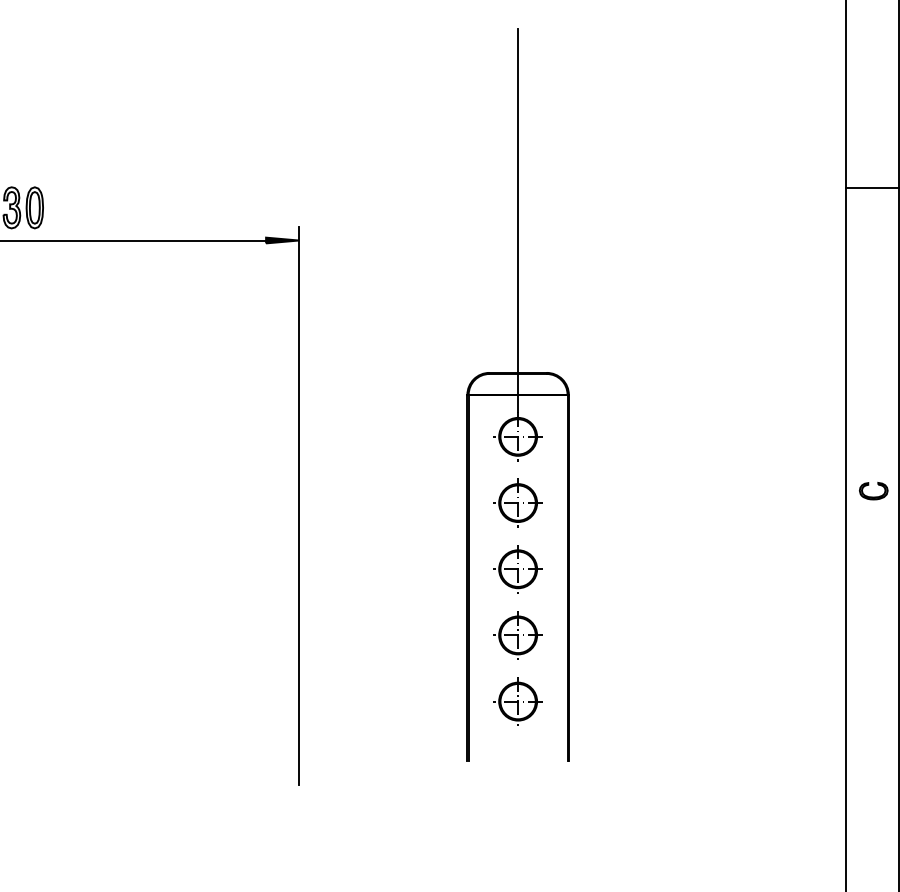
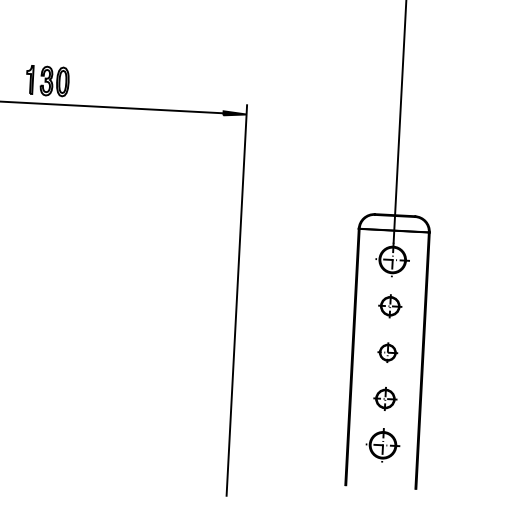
part: (517, 502) -> (389, 305), size x0.7
part: (517, 569) -> (387, 352), size x0.6
part: (517, 635) -> (385, 398), size x0.7

